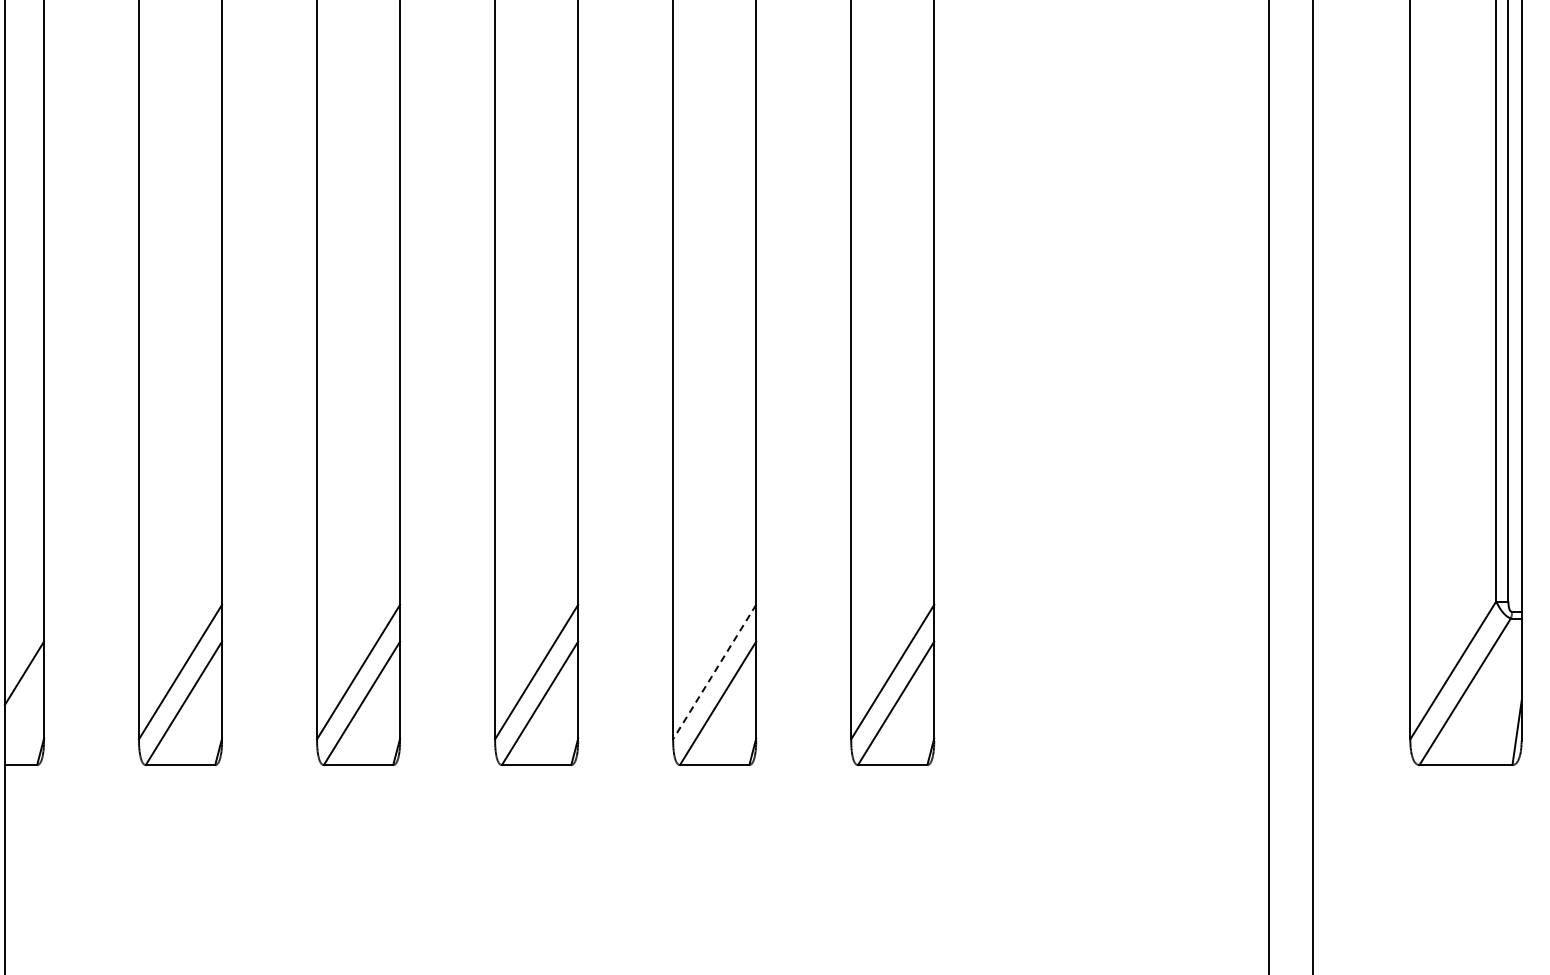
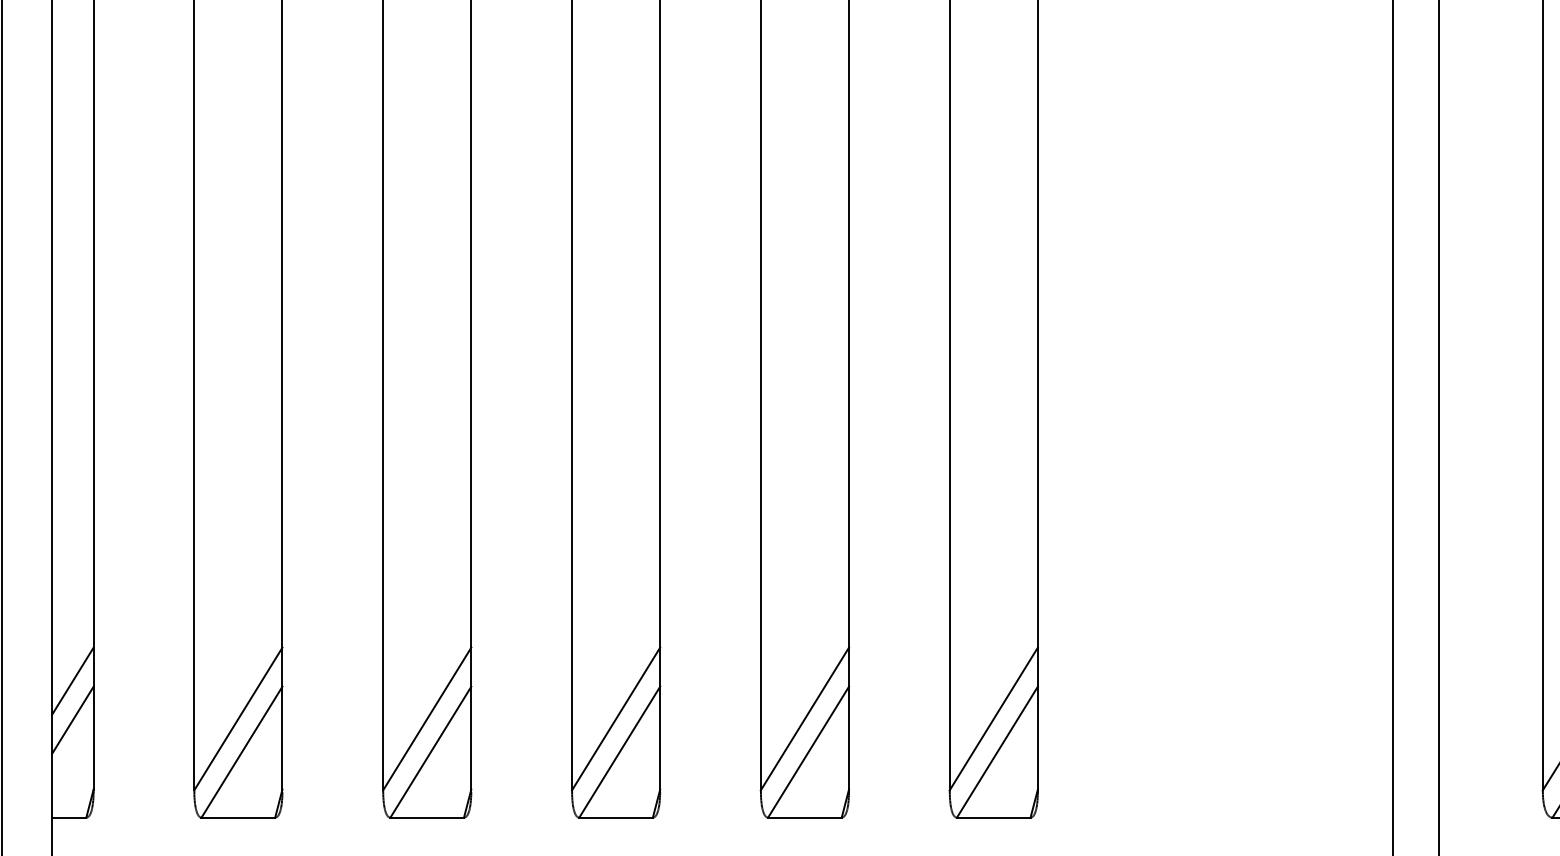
line: (24, 636) -> (72, 681), added
line: (714, 672) -> (804, 719), dashed -> solid

